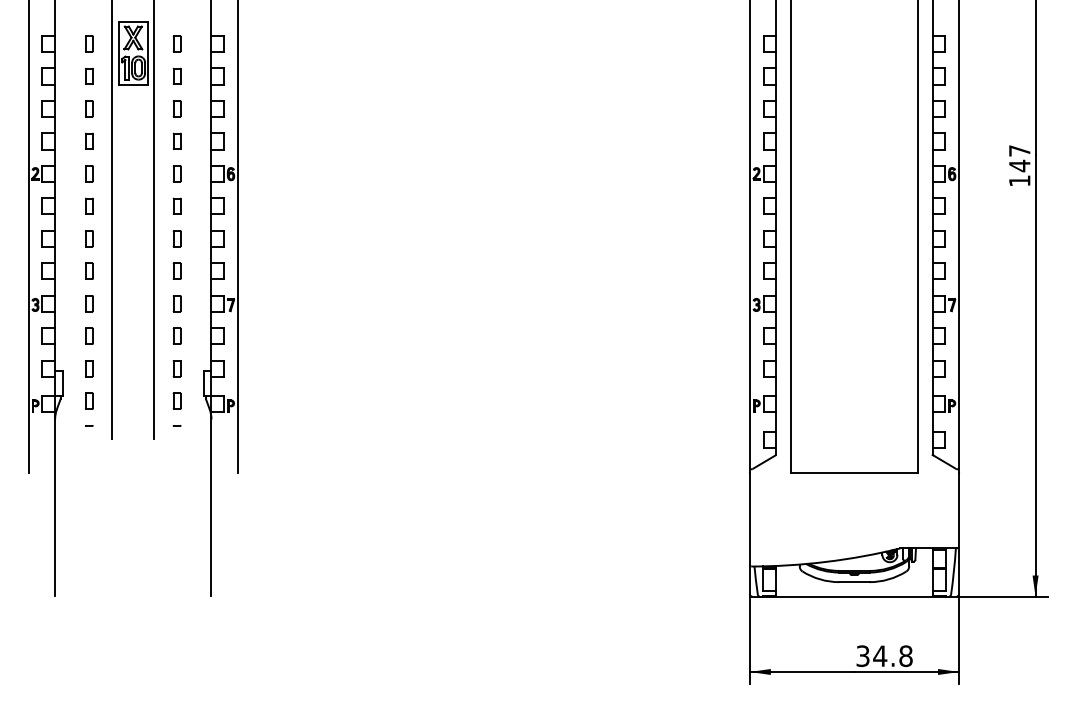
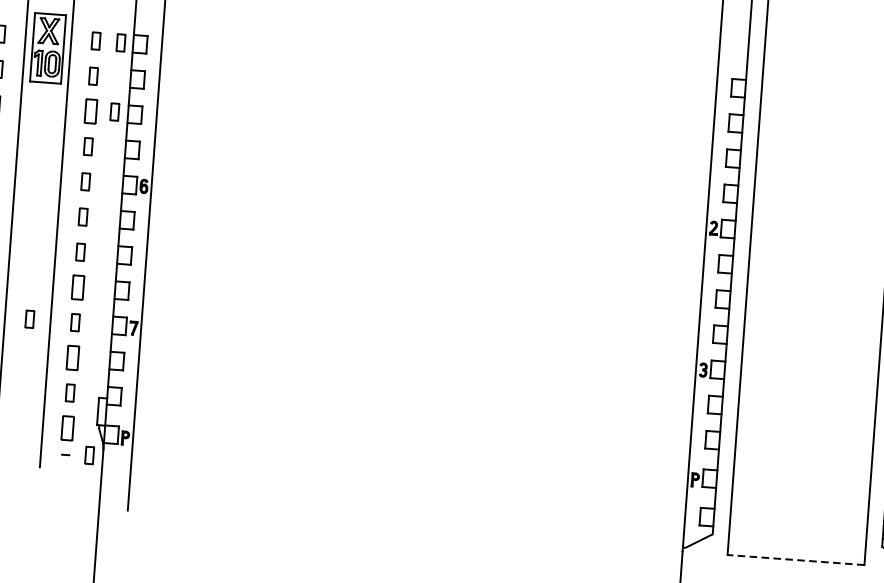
part: (199, 43) -> (120, 42), added
part: (198, 107) -> (114, 111), added
part: (176, 108) -> (90, 110), size x1.4
part: (176, 270) -> (77, 286), size x1.4
part: (134, 303) -> (29, 319), added
part: (176, 335) -> (72, 357), size x1.4
part: (176, 400) -> (66, 427), size x1.4
part: (198, 424) -> (88, 455), added
line: (853, 473) -> (794, 560), solid -> dashed

